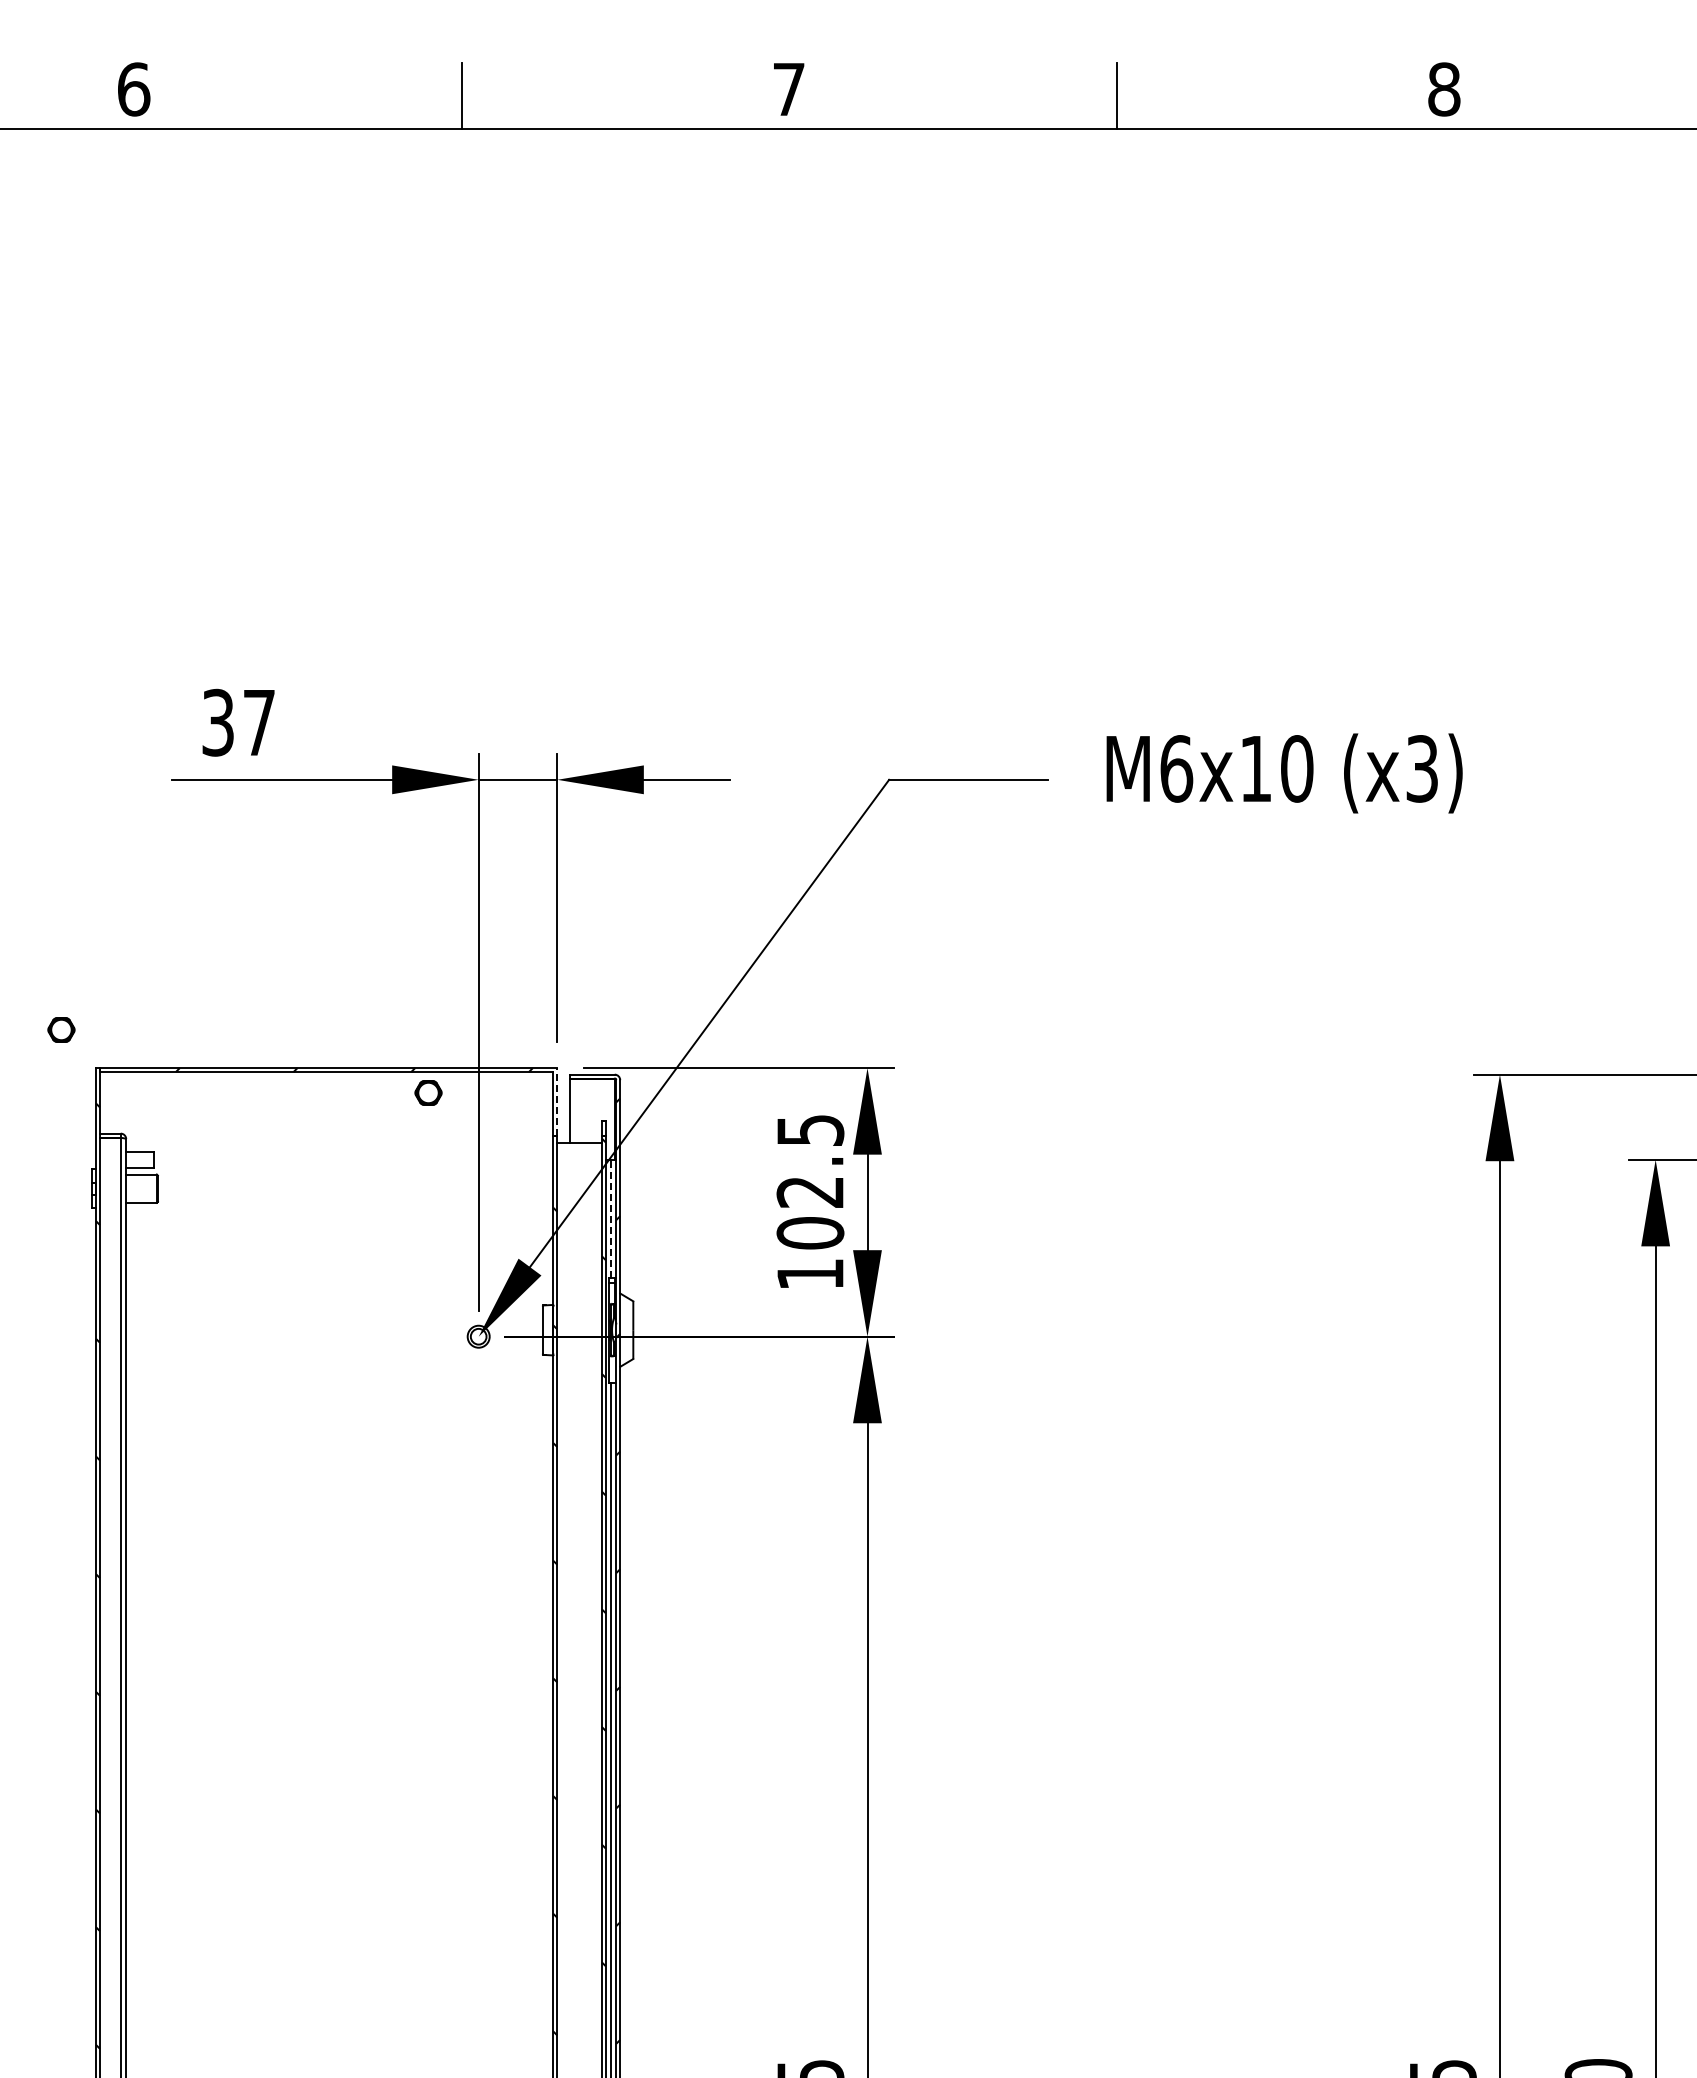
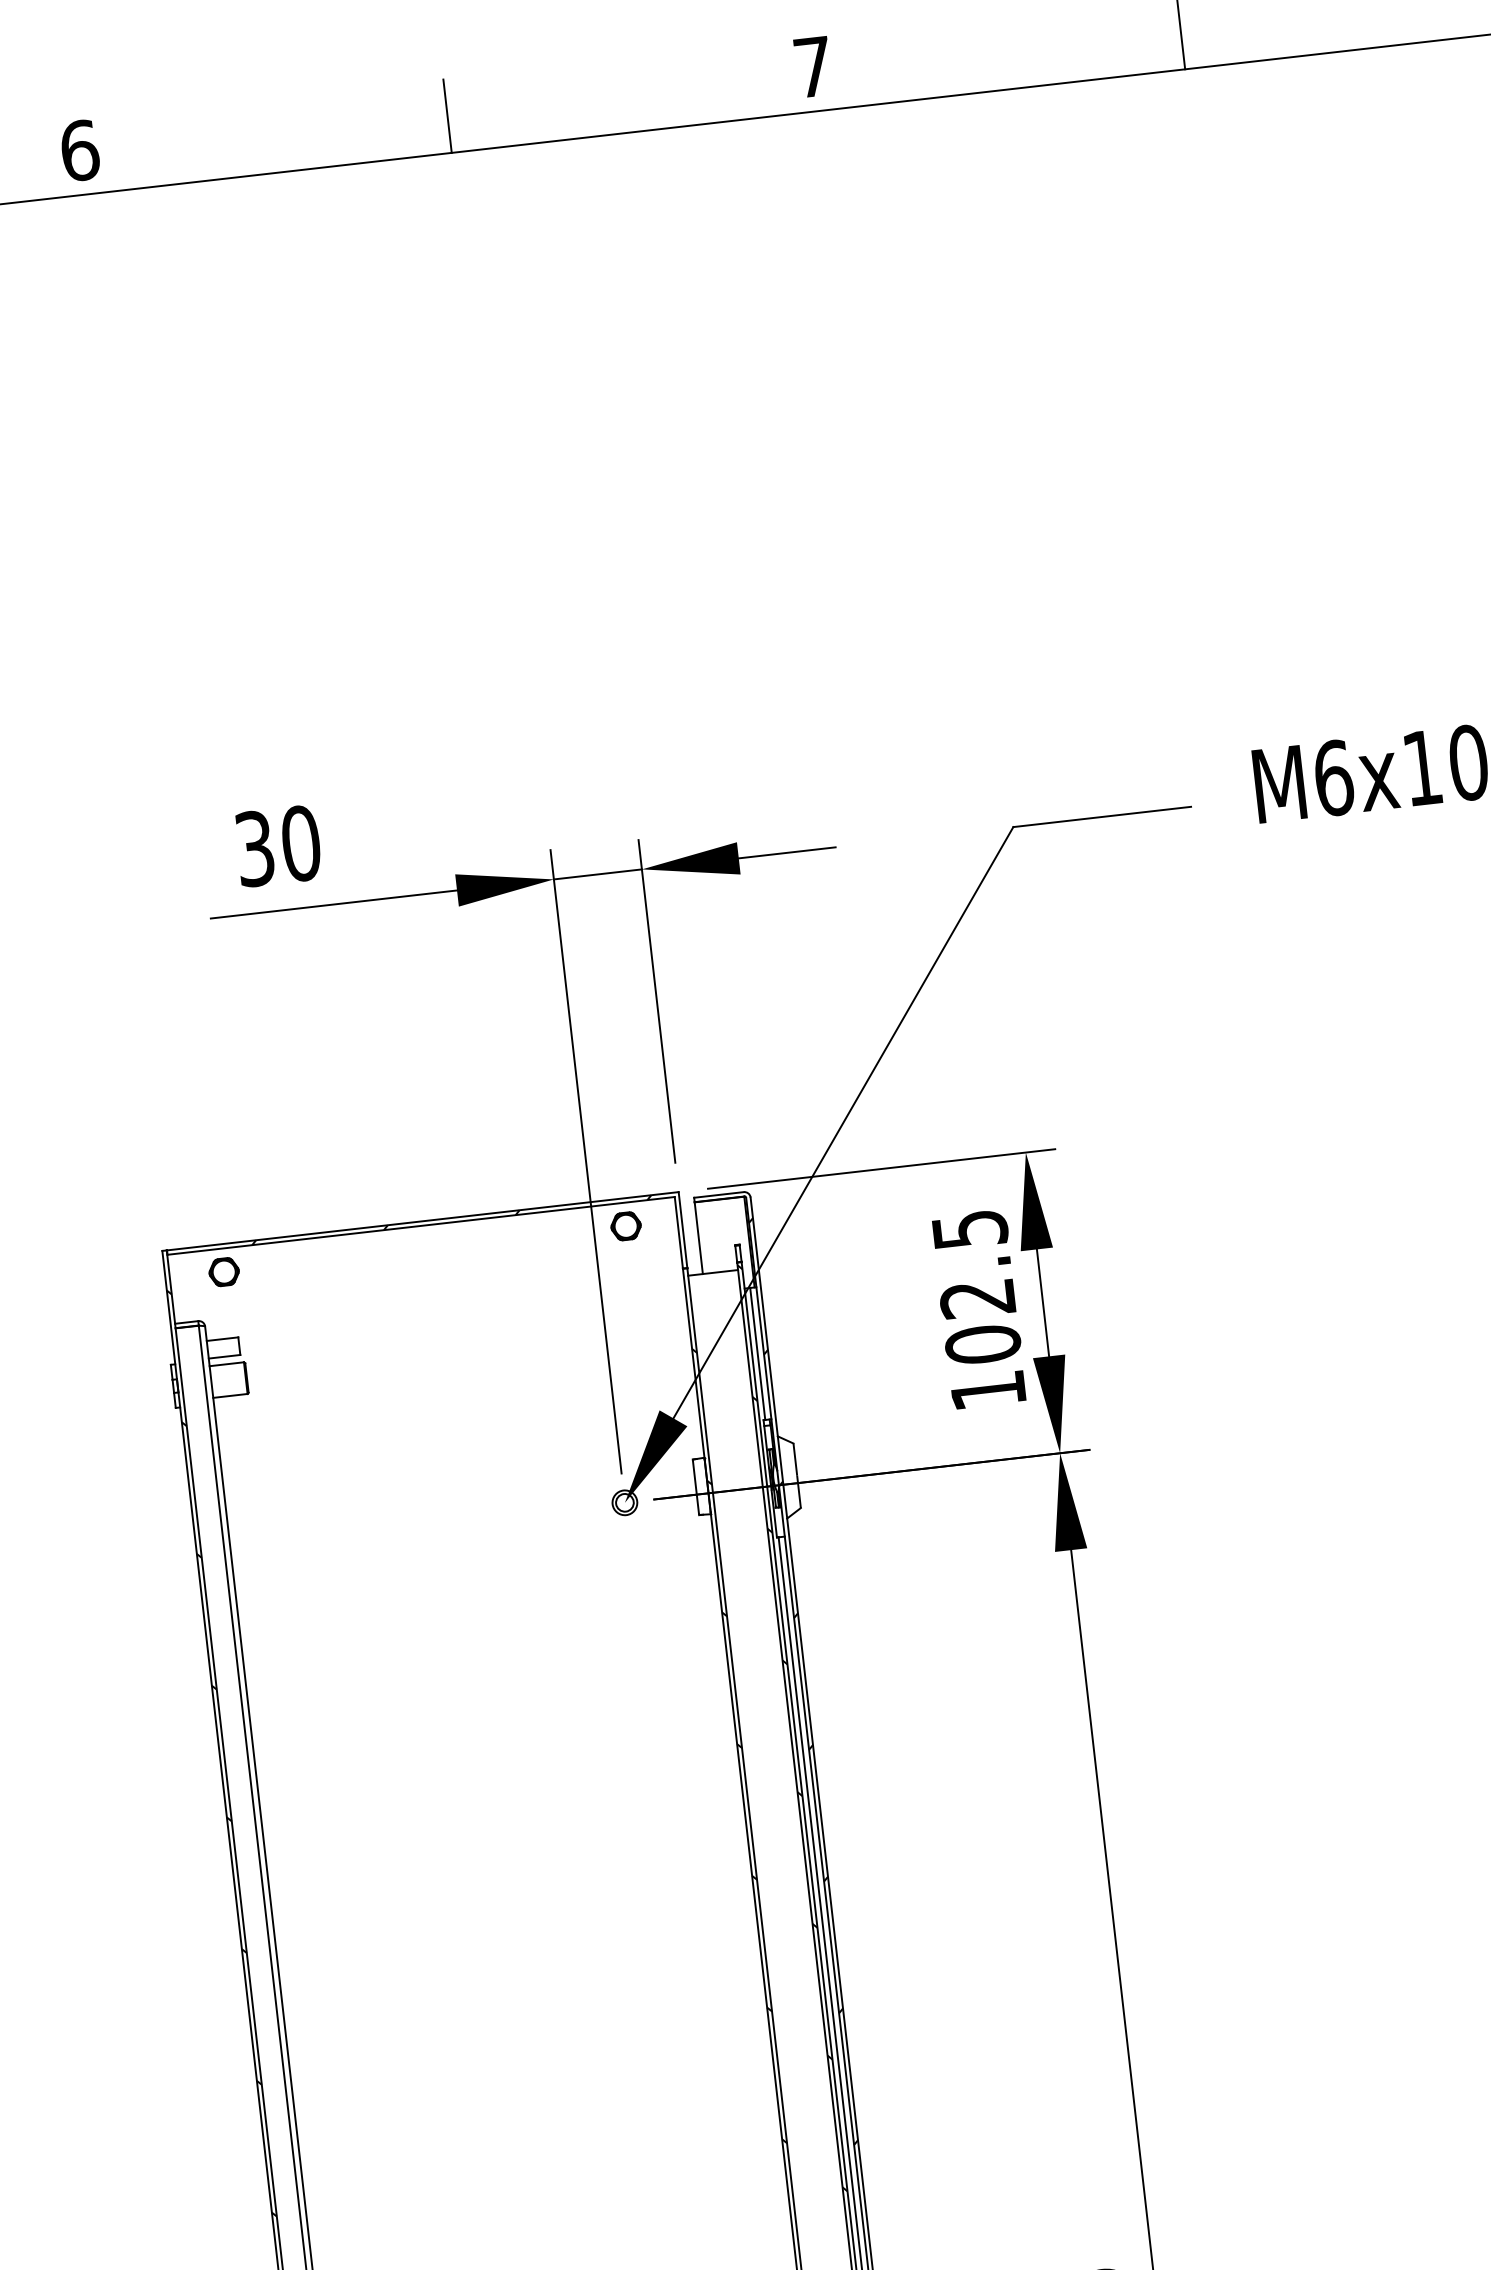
text: (259, 722) -> (301, 843), 37 -> 30
part: (61, 1029) -> (224, 1271), moved
part: (428, 1092) -> (626, 1225), moved
line: (557, 1101) -> (683, 1229), dashed -> solid
line: (610, 1218) -> (757, 1353), dashed -> solid

